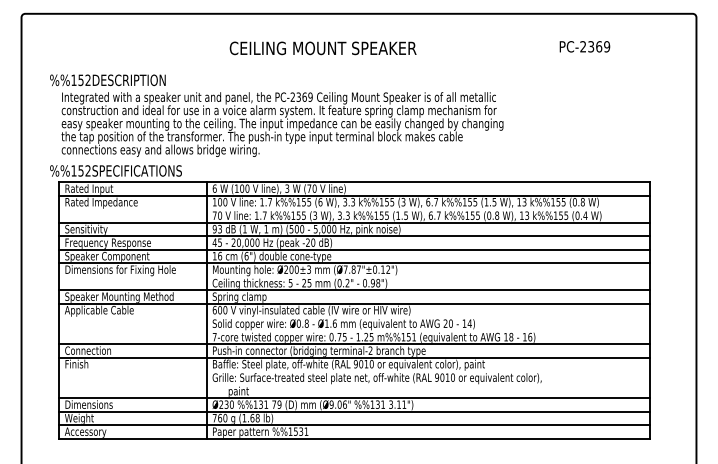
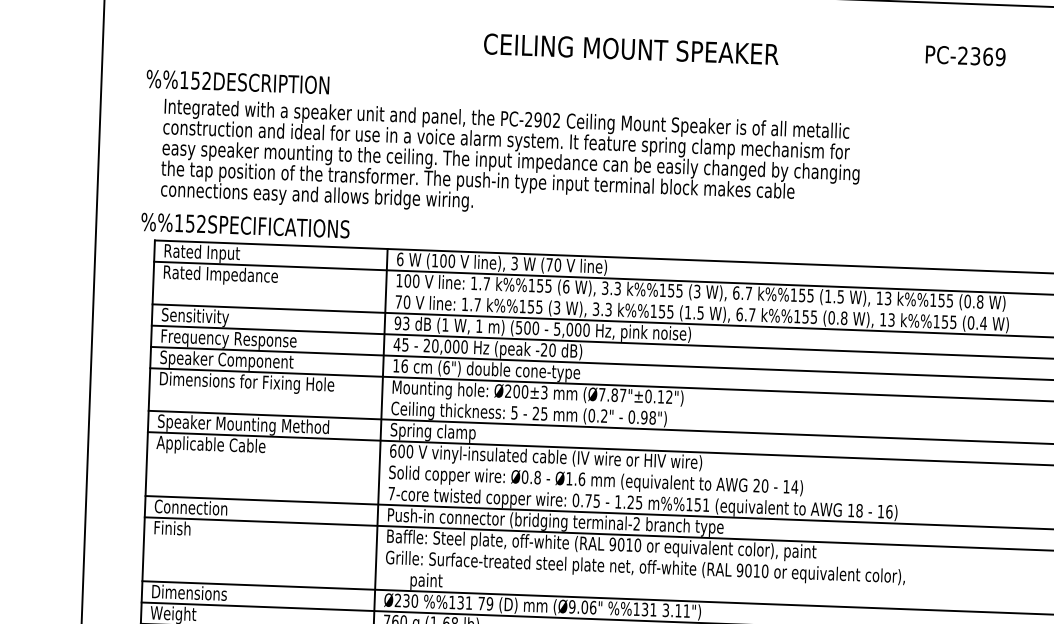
text: (584, 46) -> (965, 55), moved
text: (322, 48) -> (630, 49), moved
text: (304, 96) -> (547, 119), PC-2369 -> PC-2902

